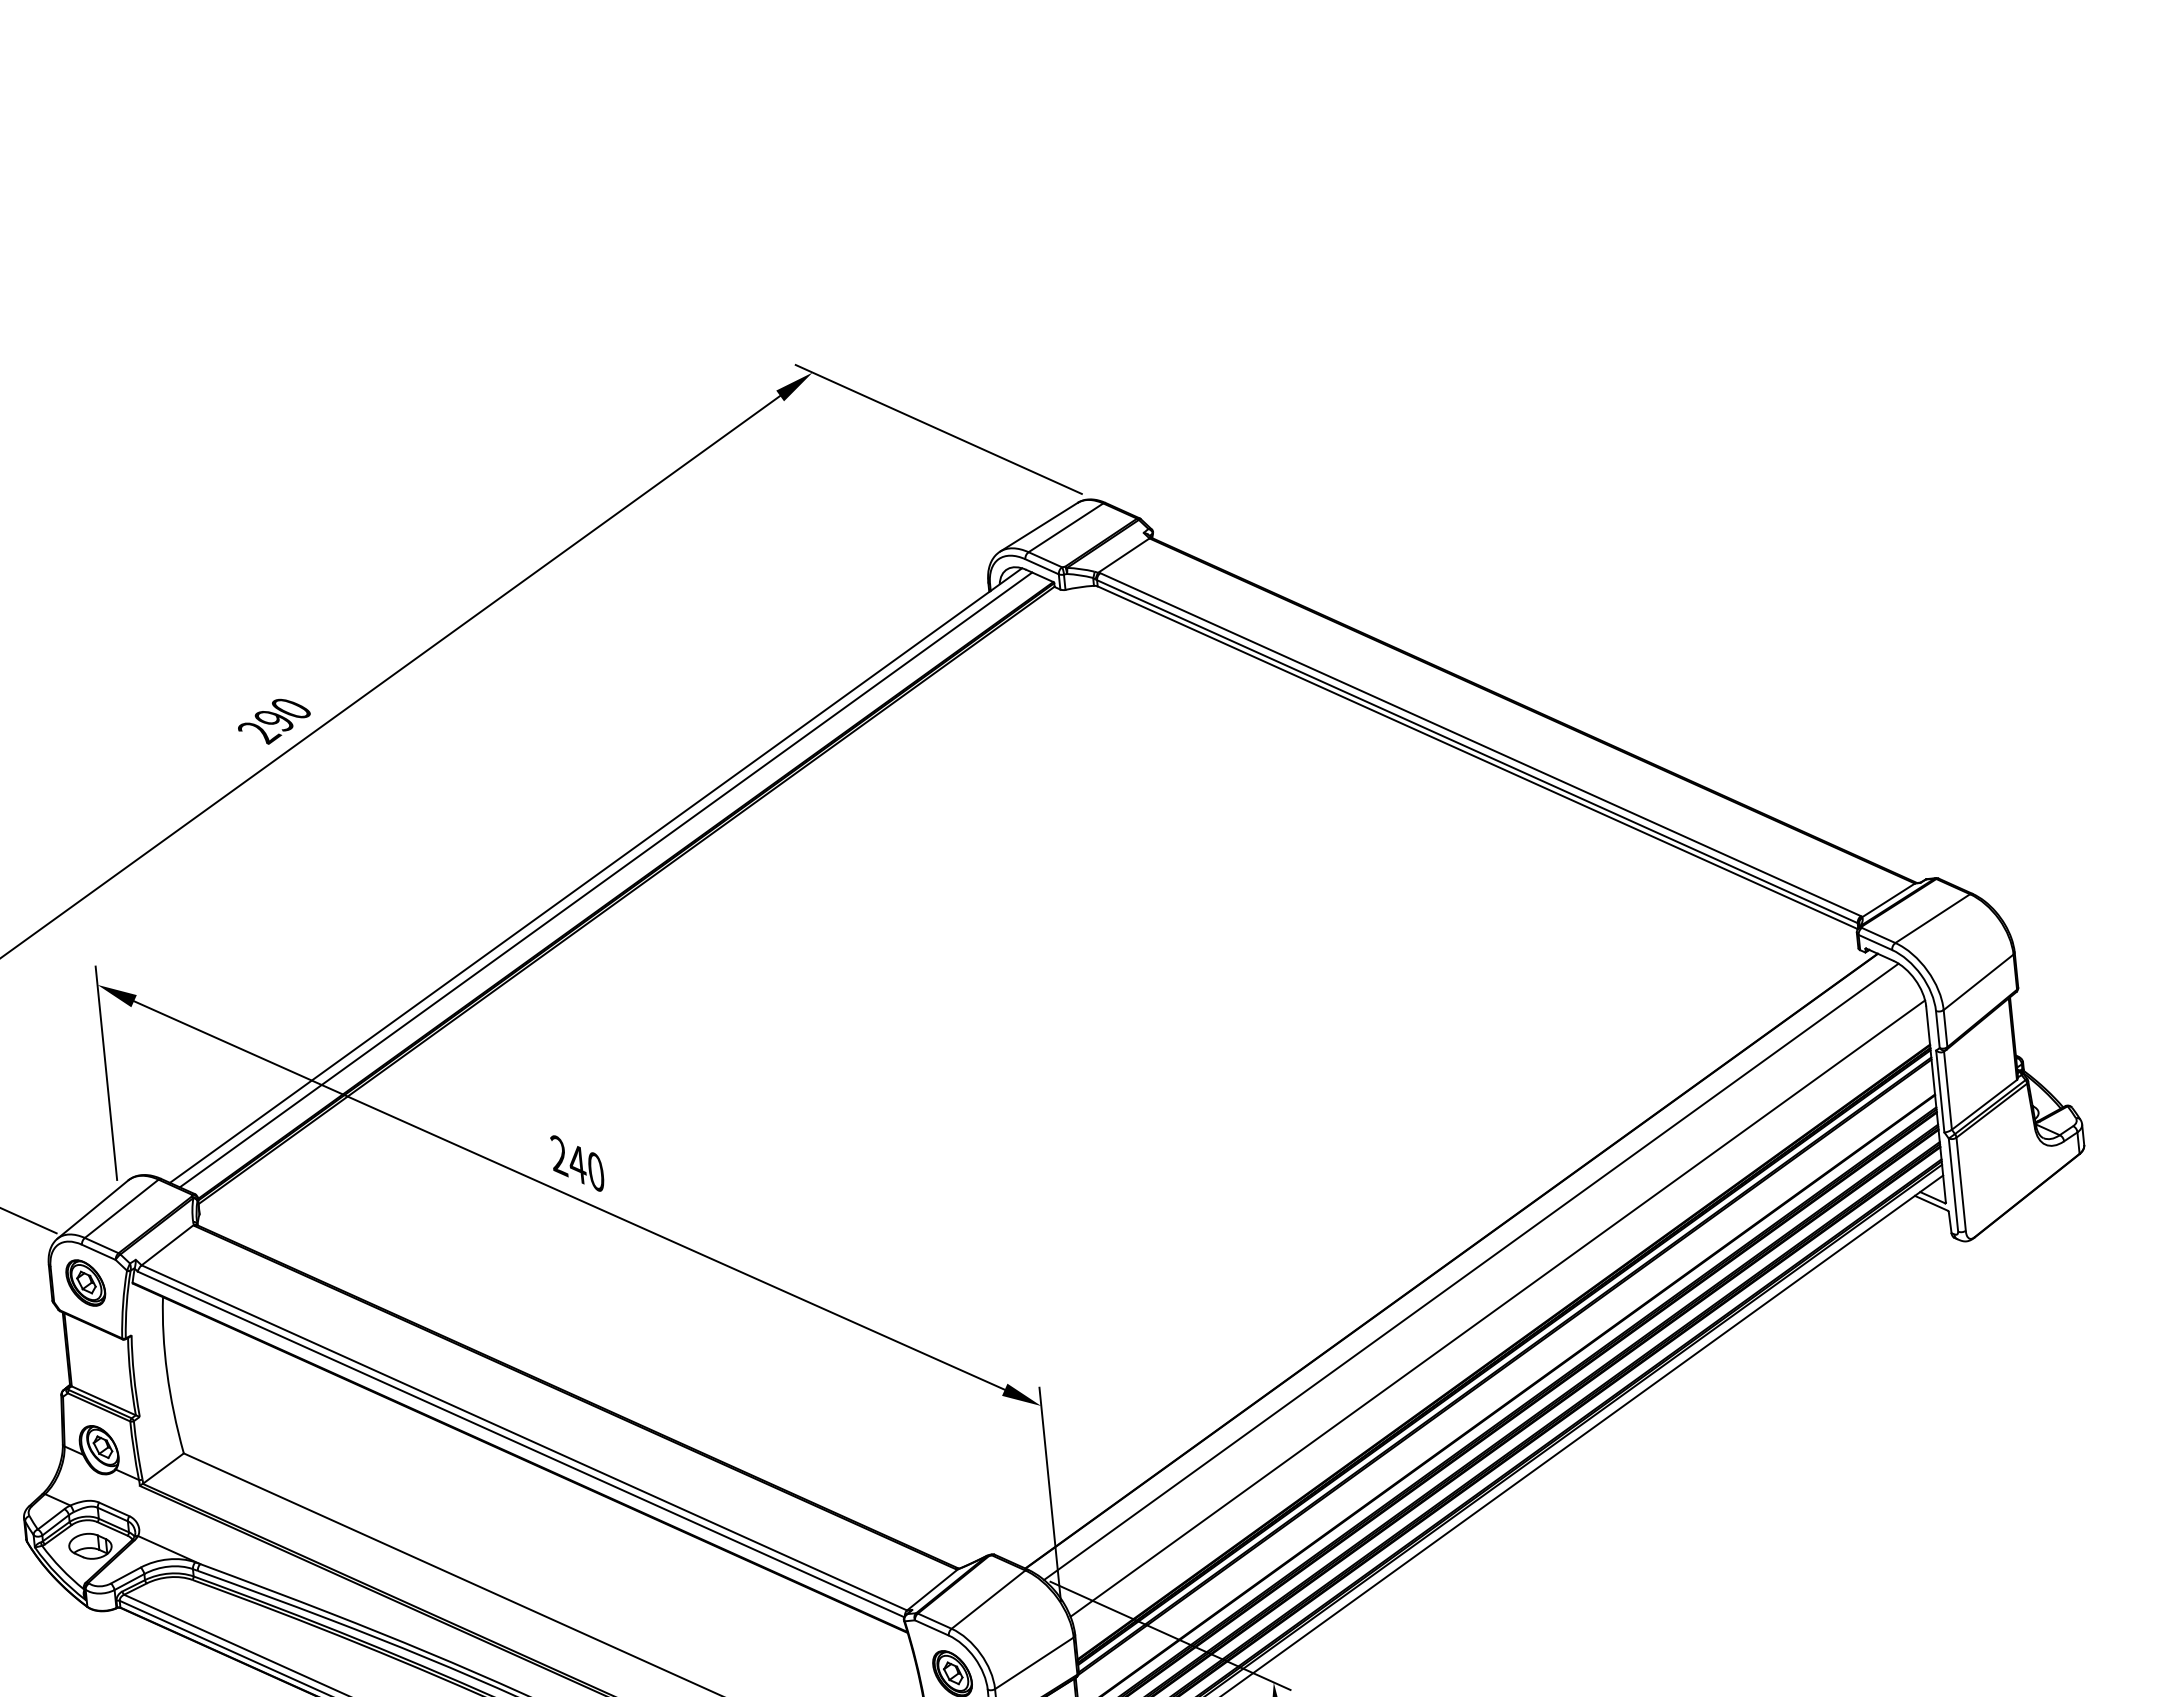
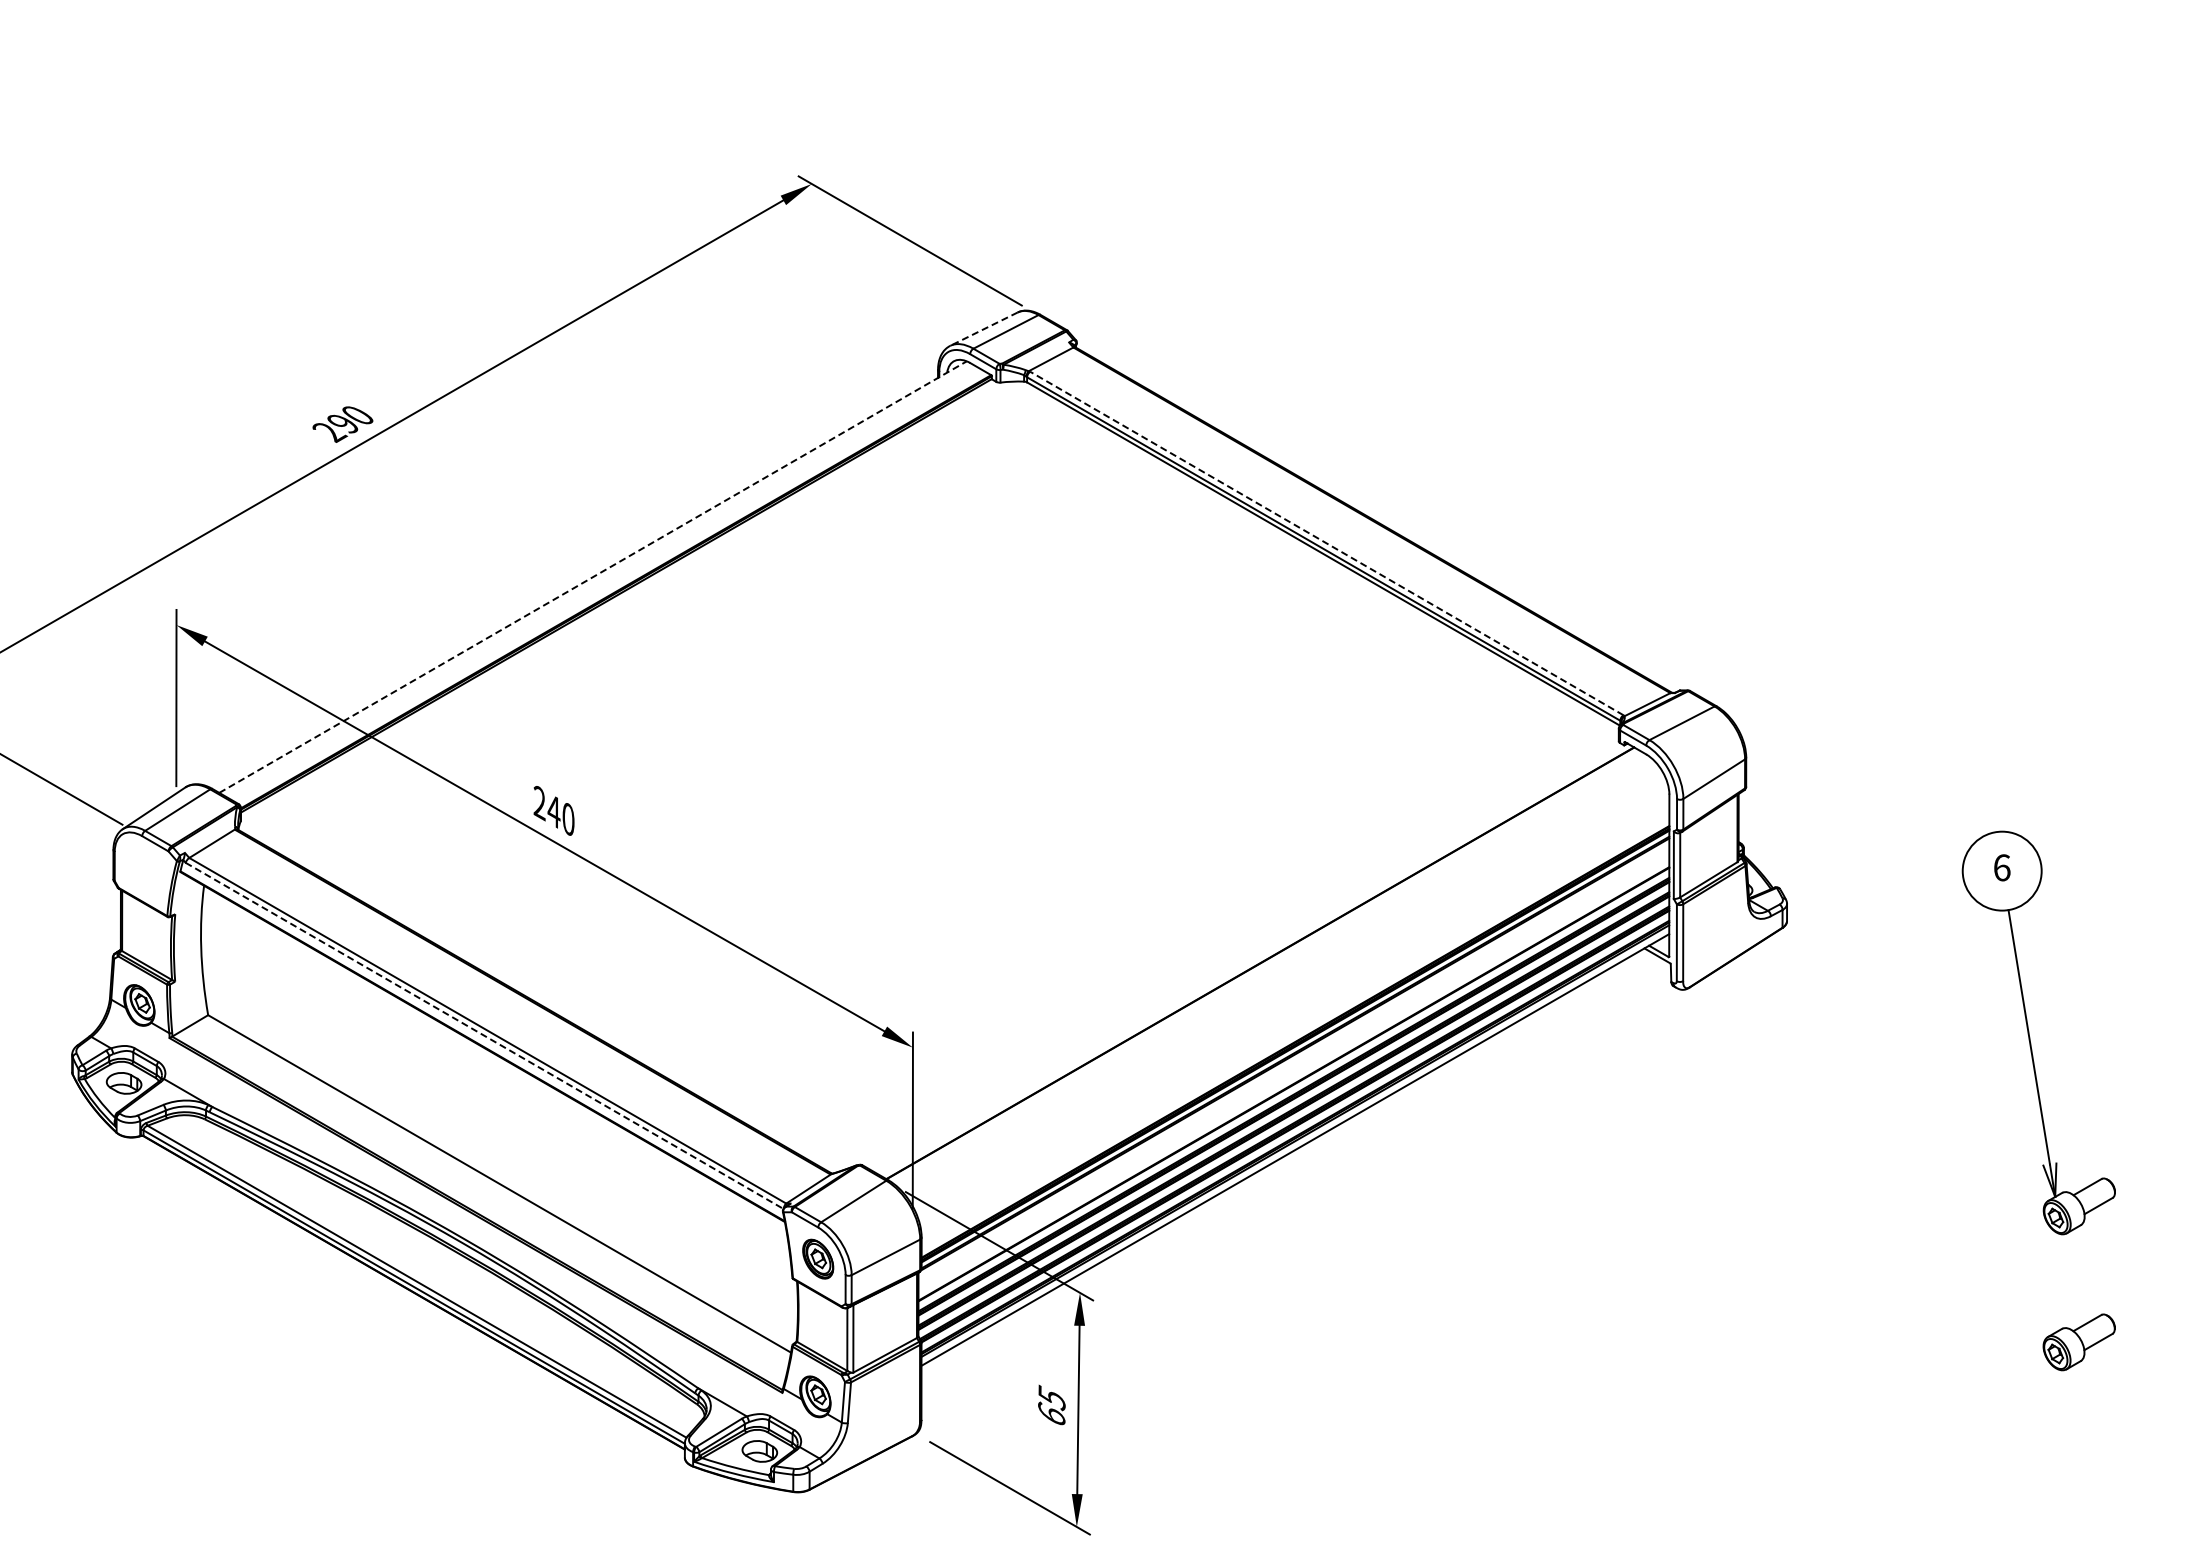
line: (1039, 527) -> (984, 329), solid -> dashed
line: (1480, 744) -> (1326, 543), solid -> dashed
line: (596, 875) -> (593, 577), solid -> dashed
line: (605, 879) -> (600, 581), removed
line: (1471, 1271) -> (1275, 973), removed
part: (86, 1282) -> (142, 867), removed
line: (1498, 1308) -> (1294, 1005), removed
line: (521, 1445) -> (484, 1036), solid -> dashed

